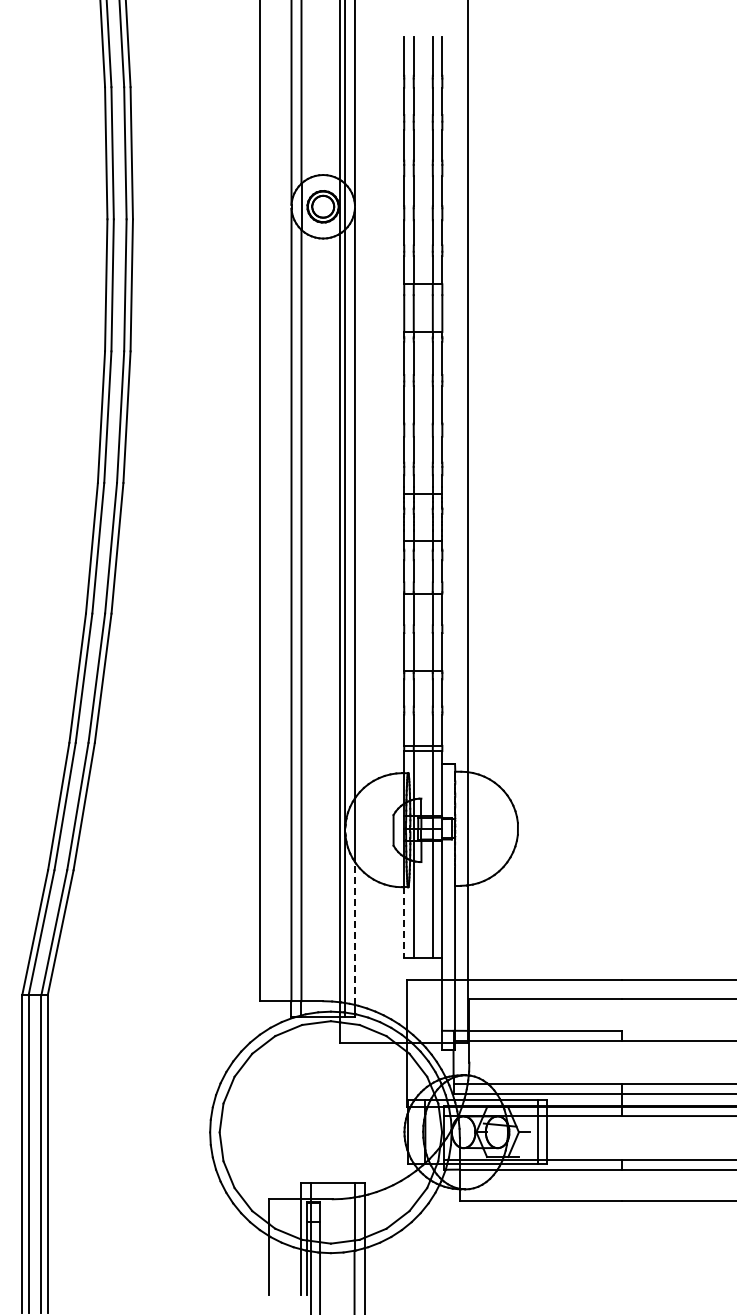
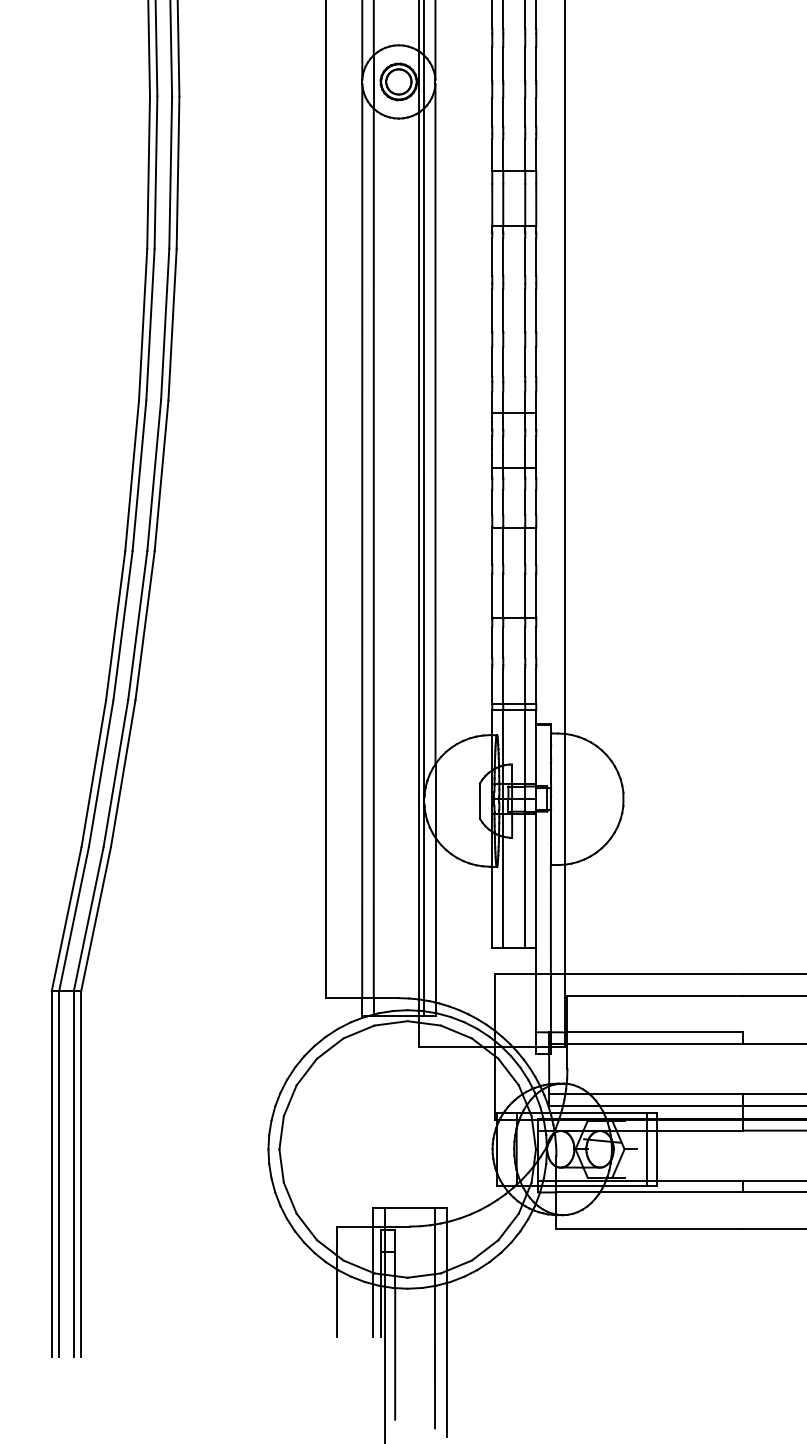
line: (404, 922) -> (492, 907), dashed -> solid
line: (355, 933) -> (436, 920), dashed -> solid

